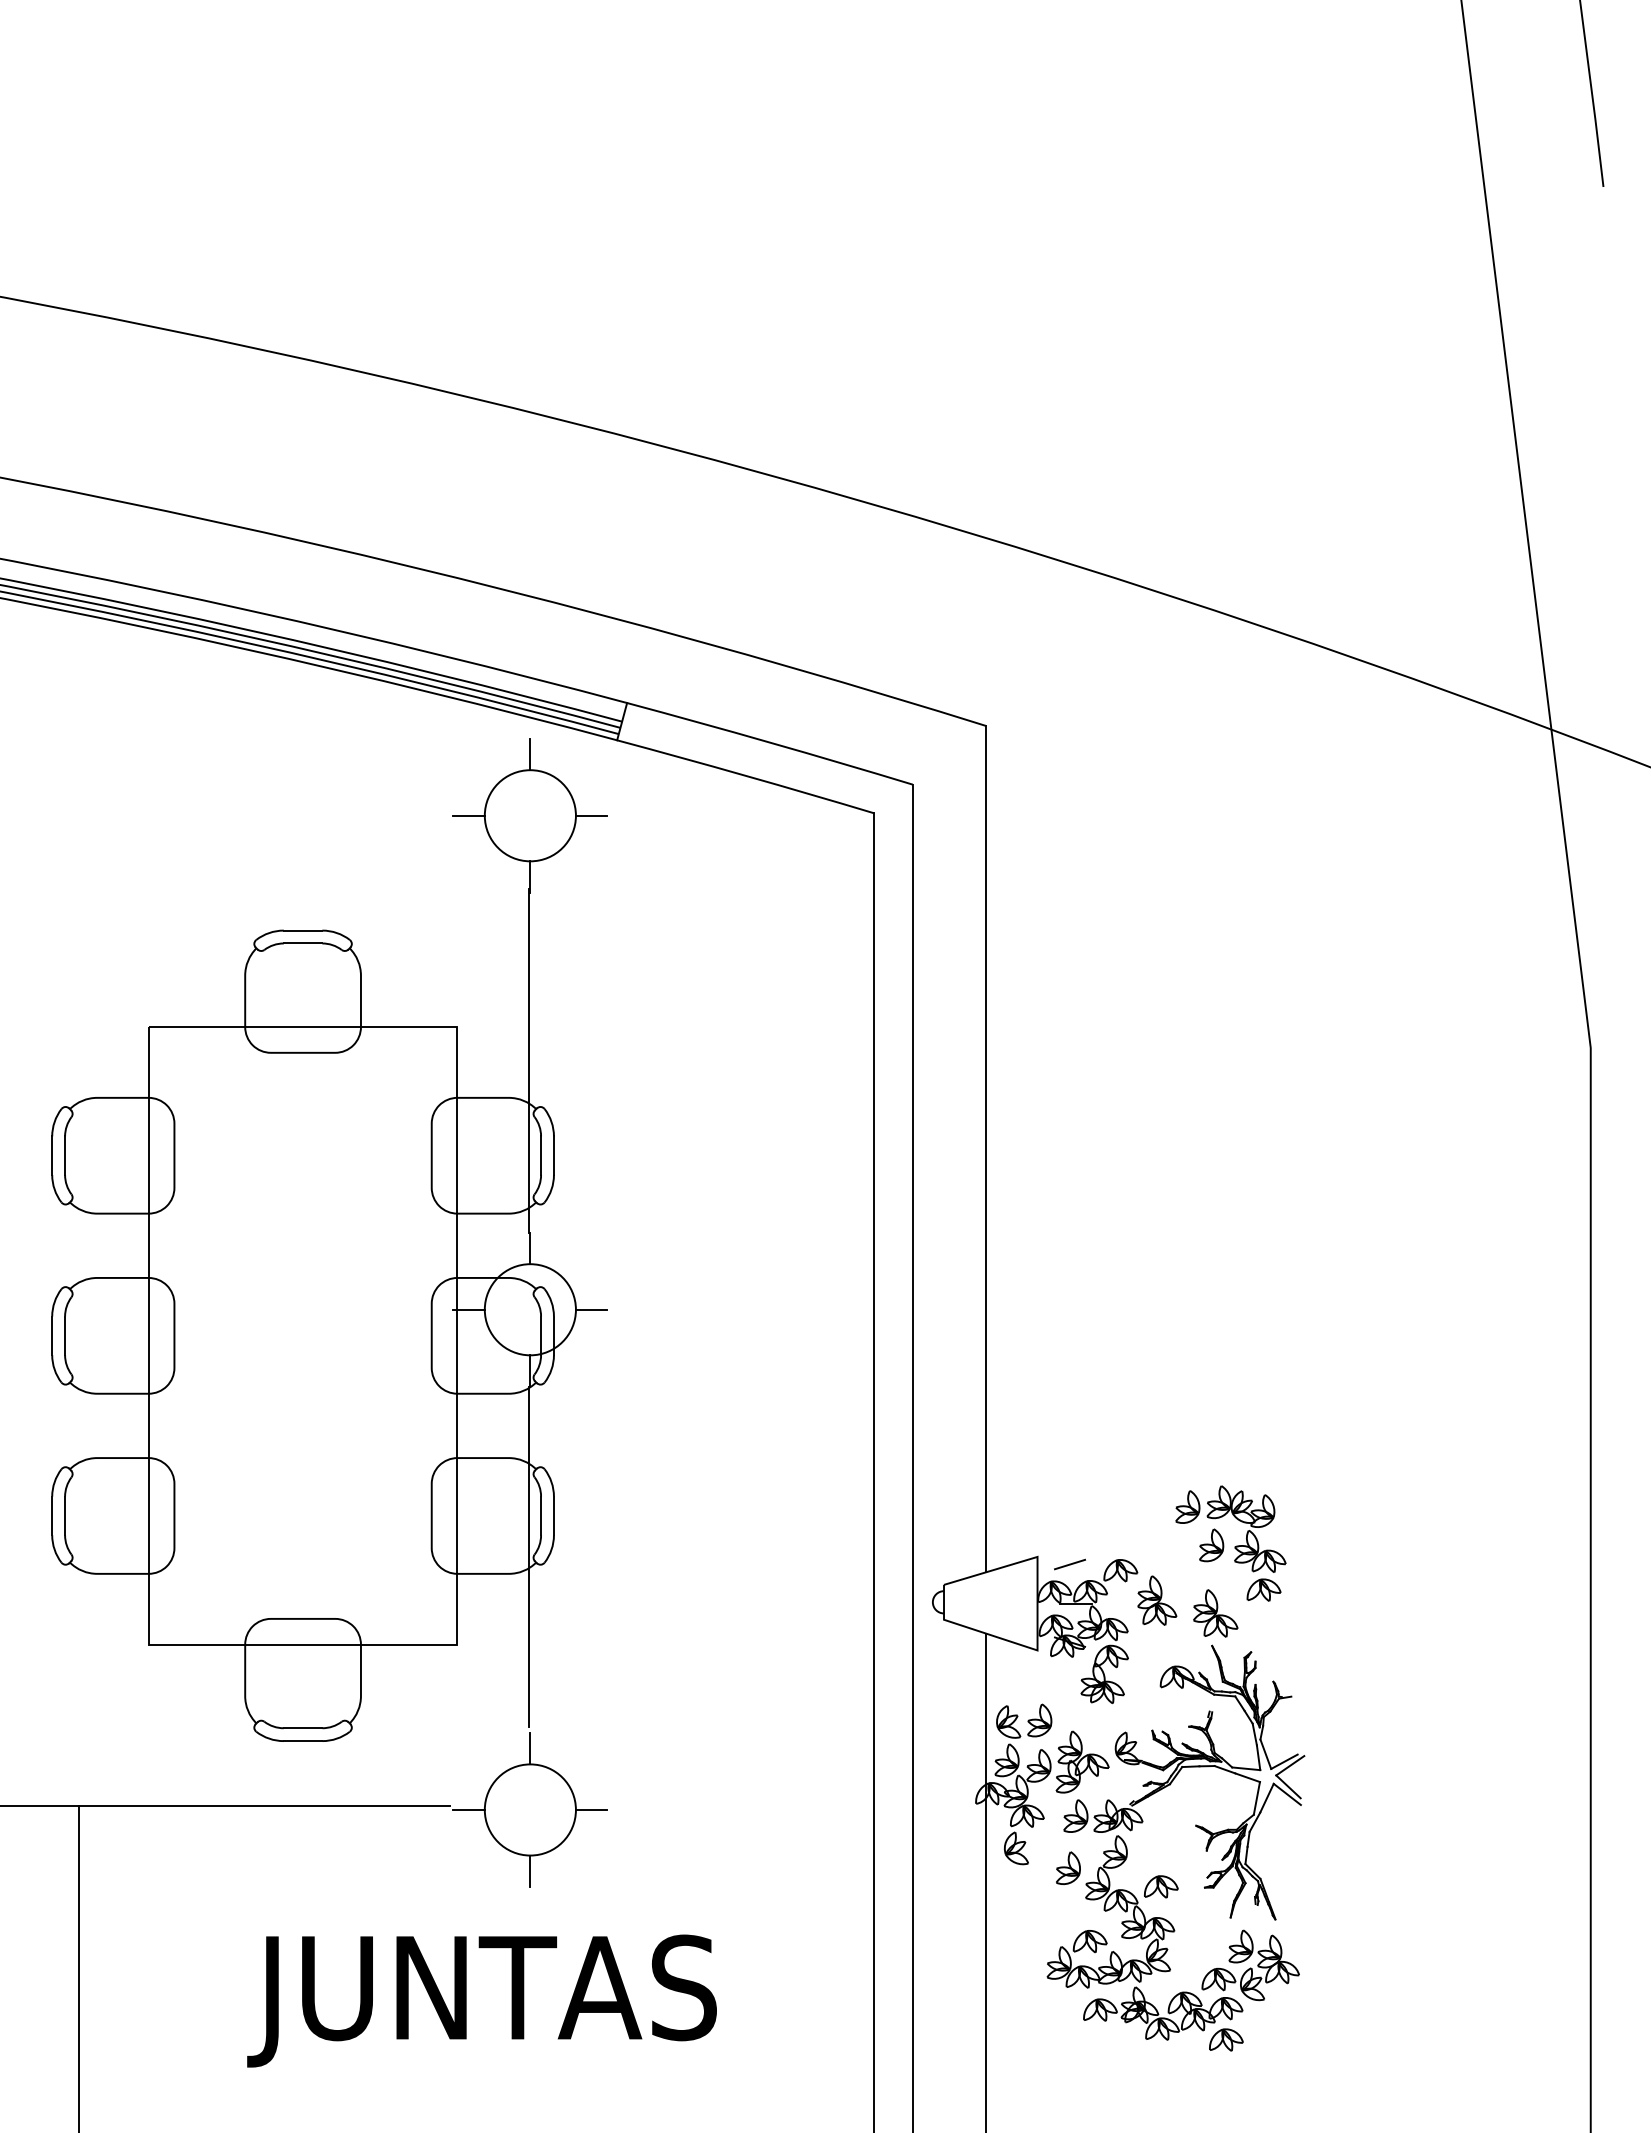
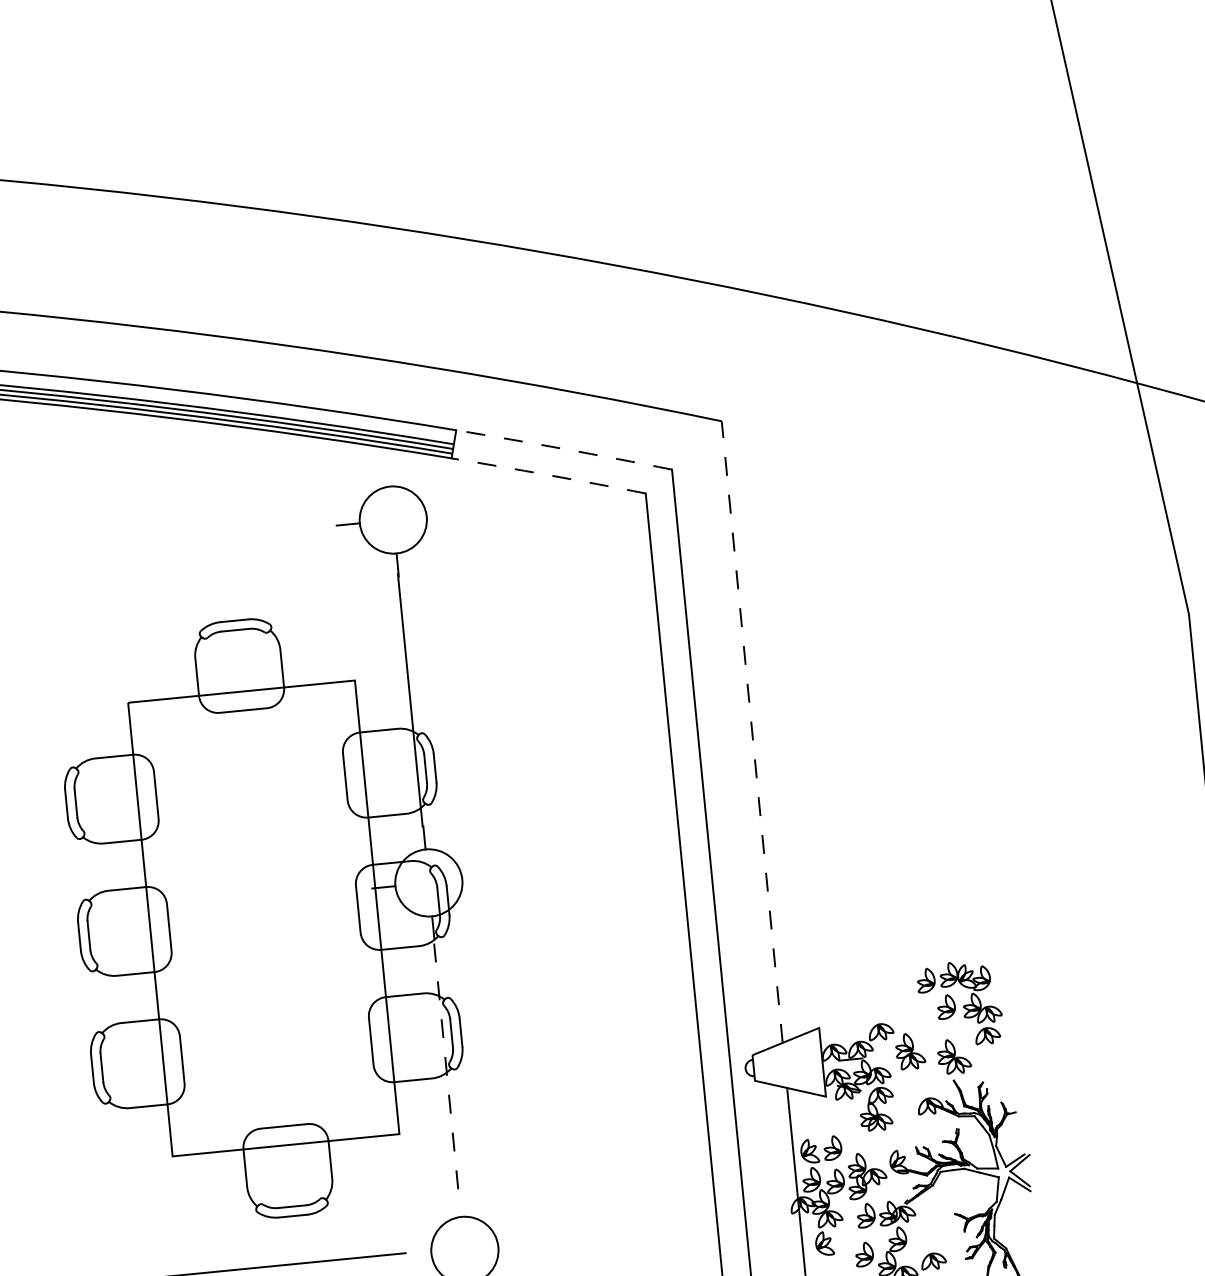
arc: (770, 742) -> (564, 448), solid -> dashed
line: (530, 754) -> (388, 475), removed
arc: (745, 775) -> (548, 474), solid -> dashed
line: (591, 815) -> (438, 515), removed
line: (986, 1148) -> (752, 731), solid -> dashed
line: (591, 1309) -> (473, 878), removed
line: (529, 1556) -> (446, 1064), solid -> dashed
line: (1069, 1564) -> (843, 1031), removed
line: (530, 1748) -> (460, 1205), removed
line: (468, 1809) -> (419, 1254), removed
line: (591, 1809) -> (509, 1245), removed

